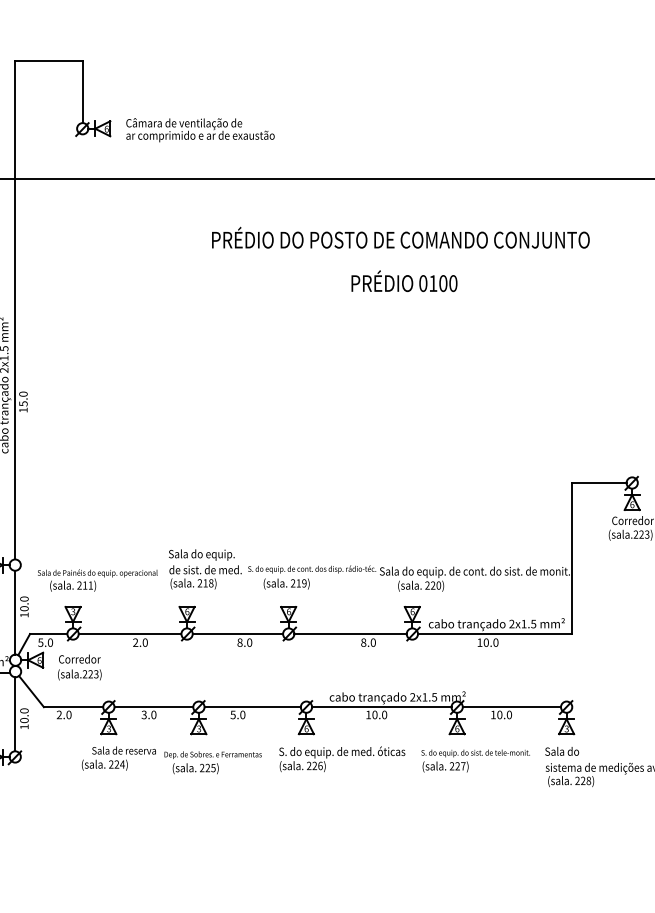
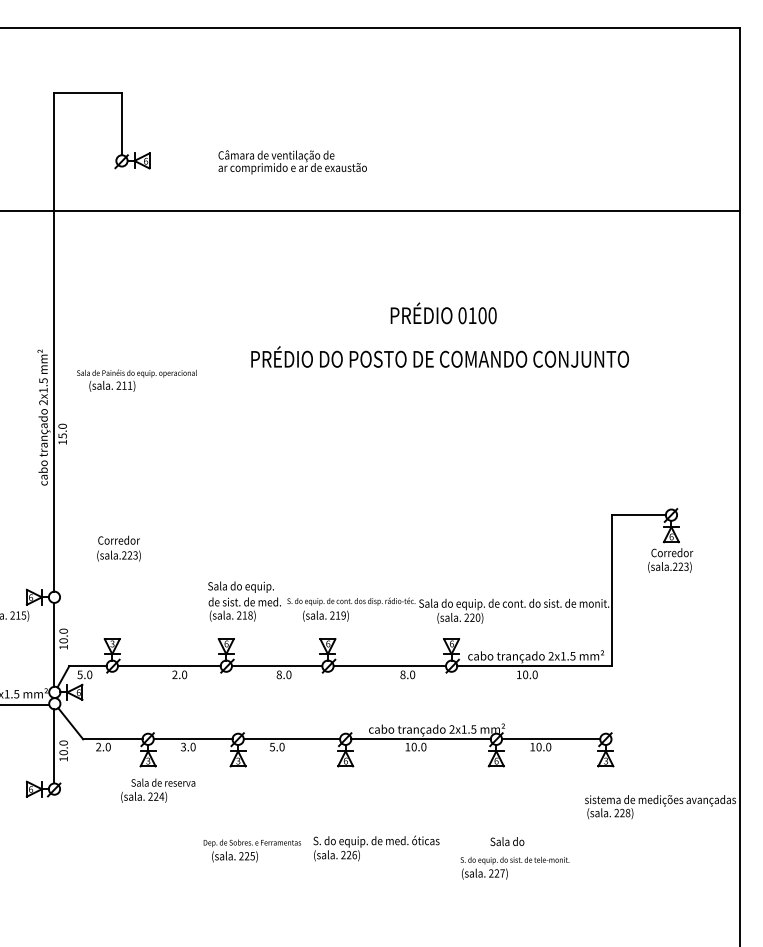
text: (200, 130) -> (292, 162), moved
text: (400, 237) -> (439, 356), moved
text: (97, 580) -> (136, 380), moved
text: (79, 667) -> (118, 548), moved
text: (562, 751) -> (507, 841), moved
text: (342, 759) -> (376, 848), moved
text: (475, 760) -> (514, 867), moved
text: (213, 762) -> (252, 850), moved

